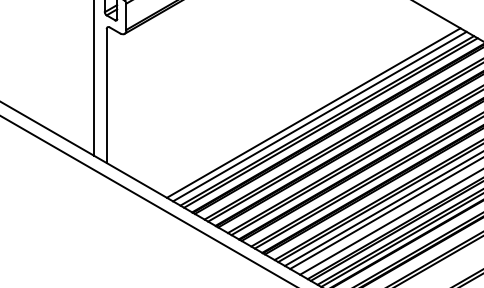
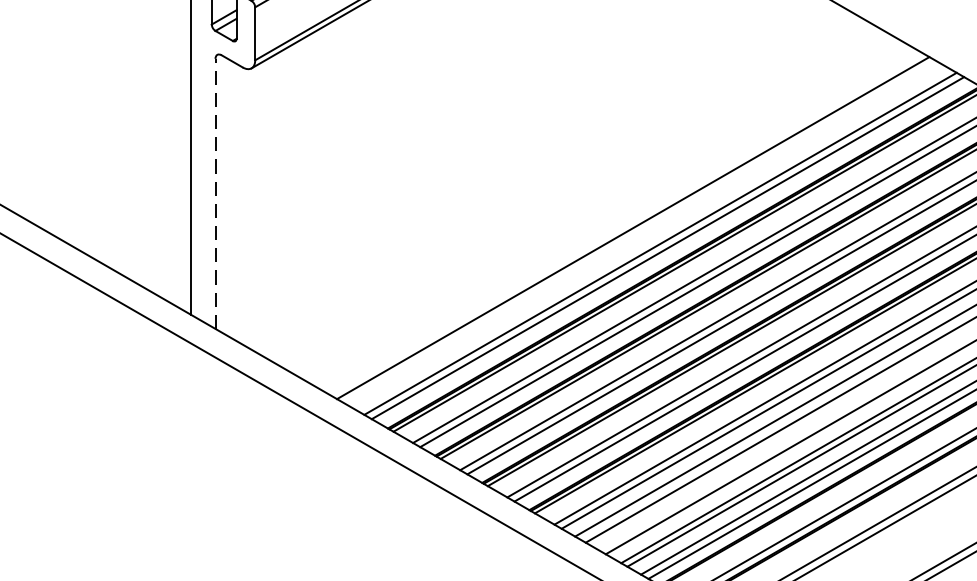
line: (106, 96) -> (215, 194), solid -> dashed
line: (319, 116) -> (644, 235), removed

